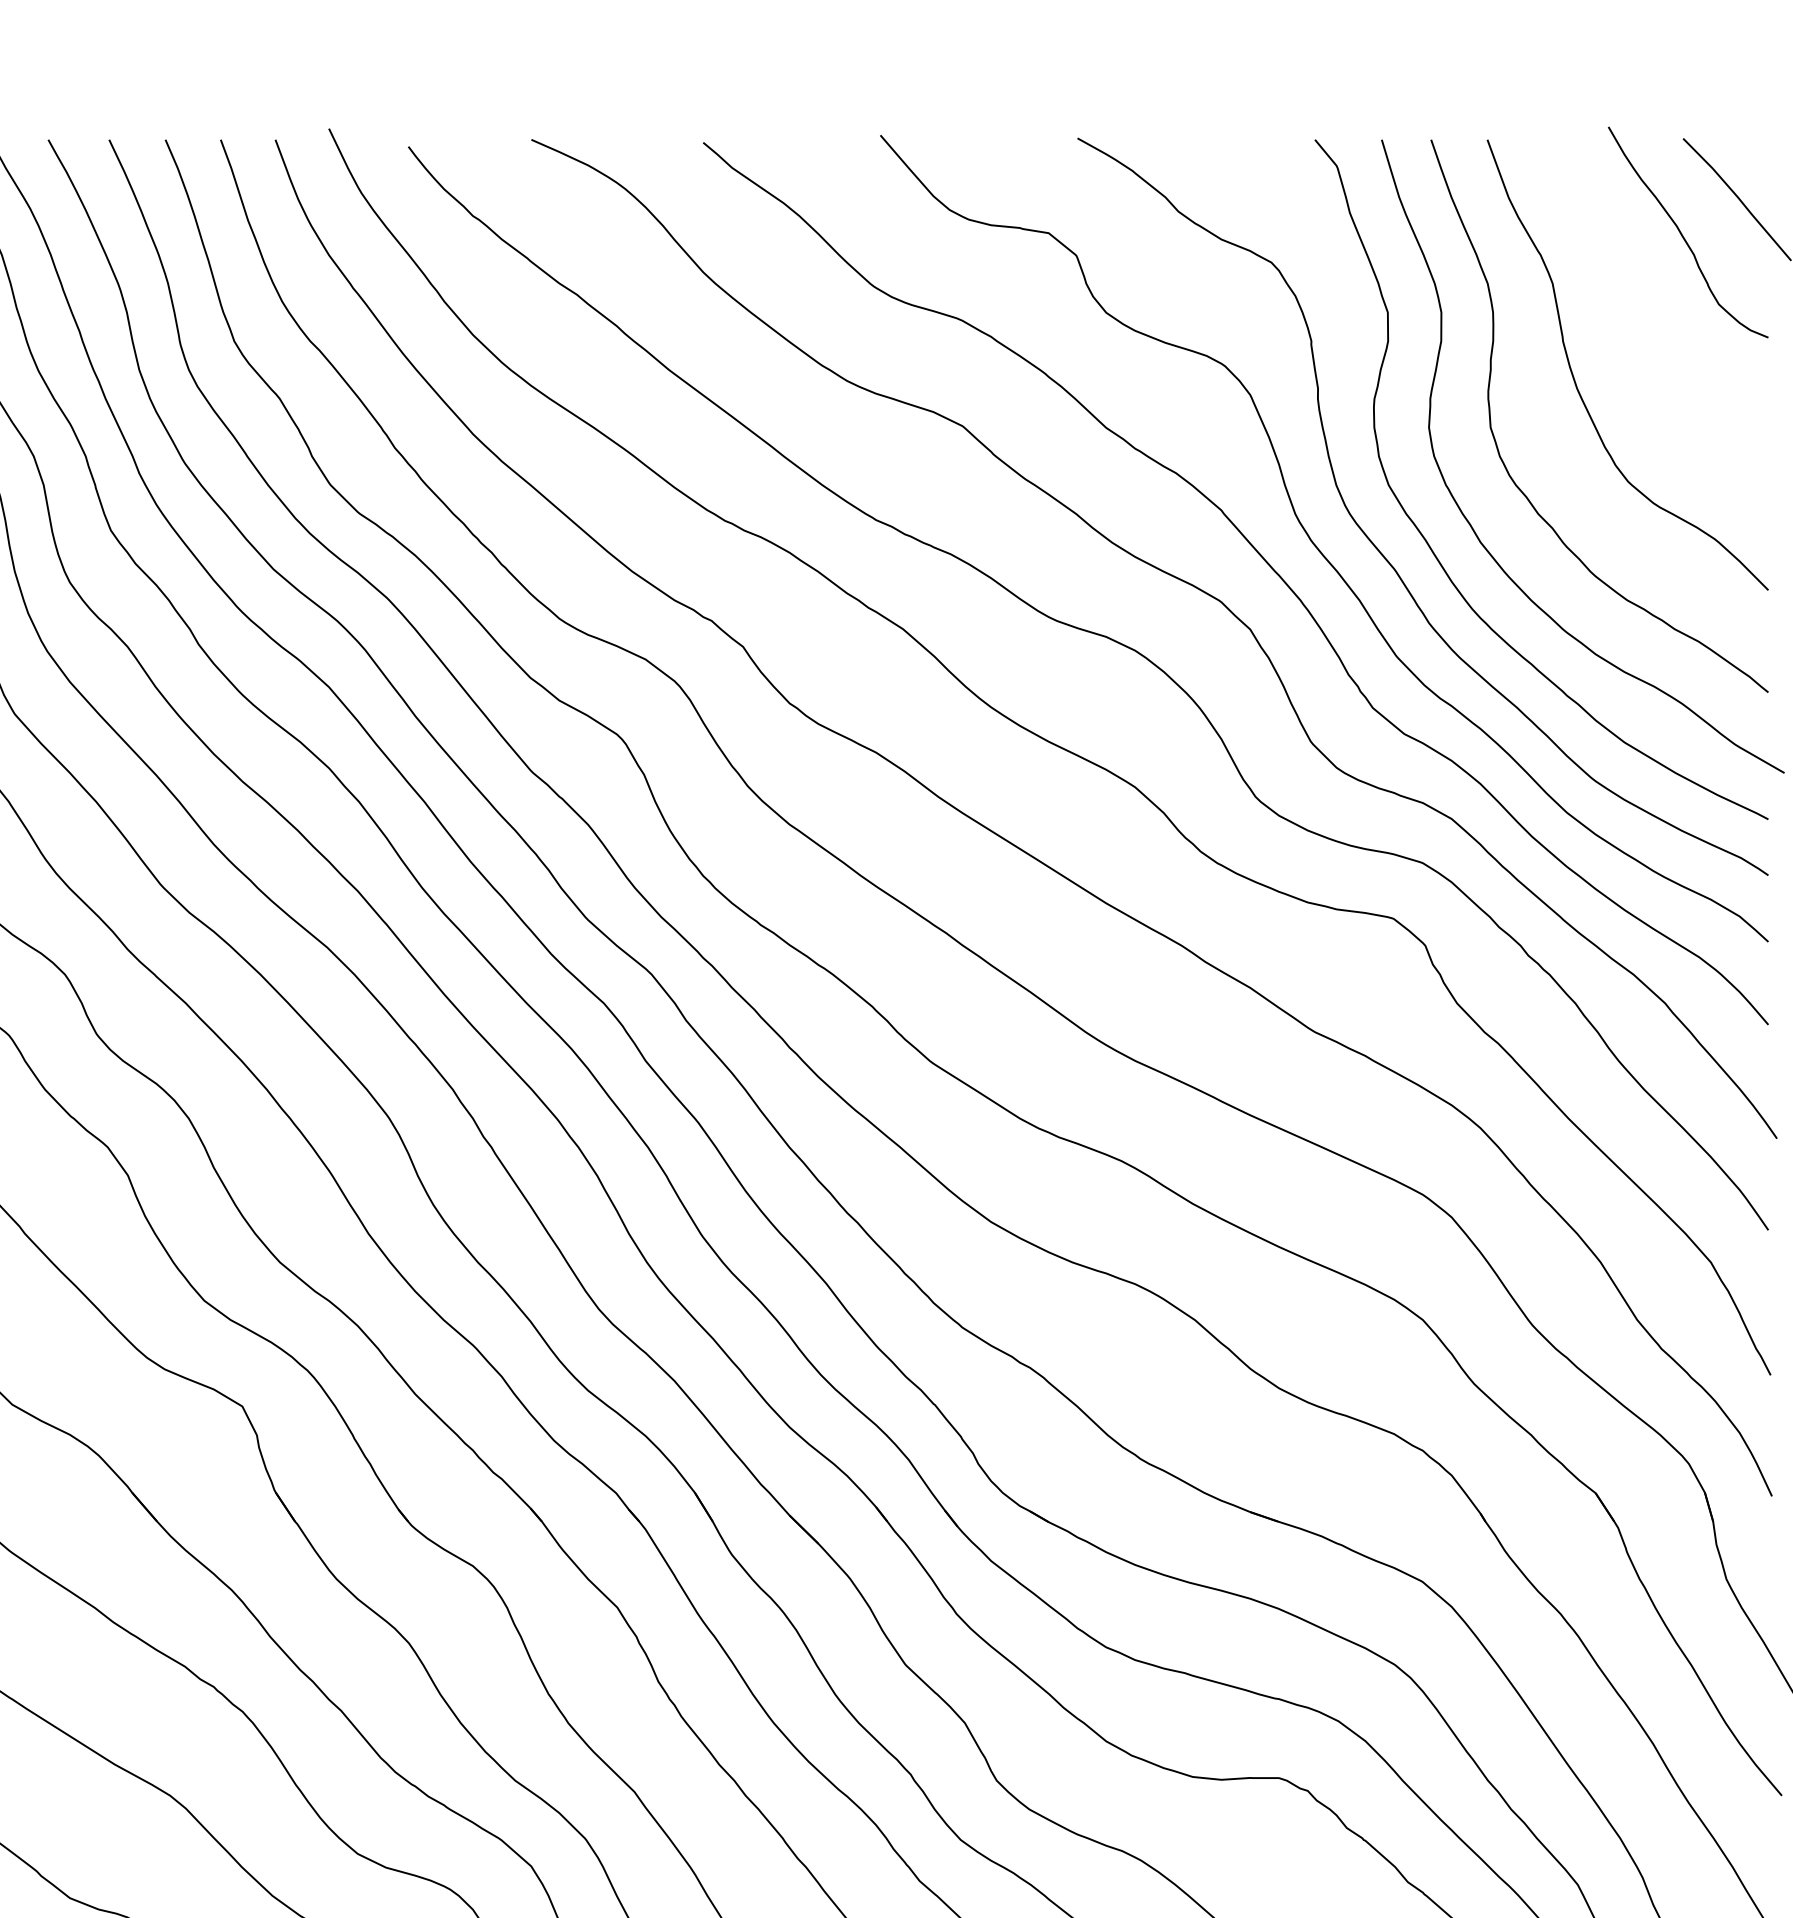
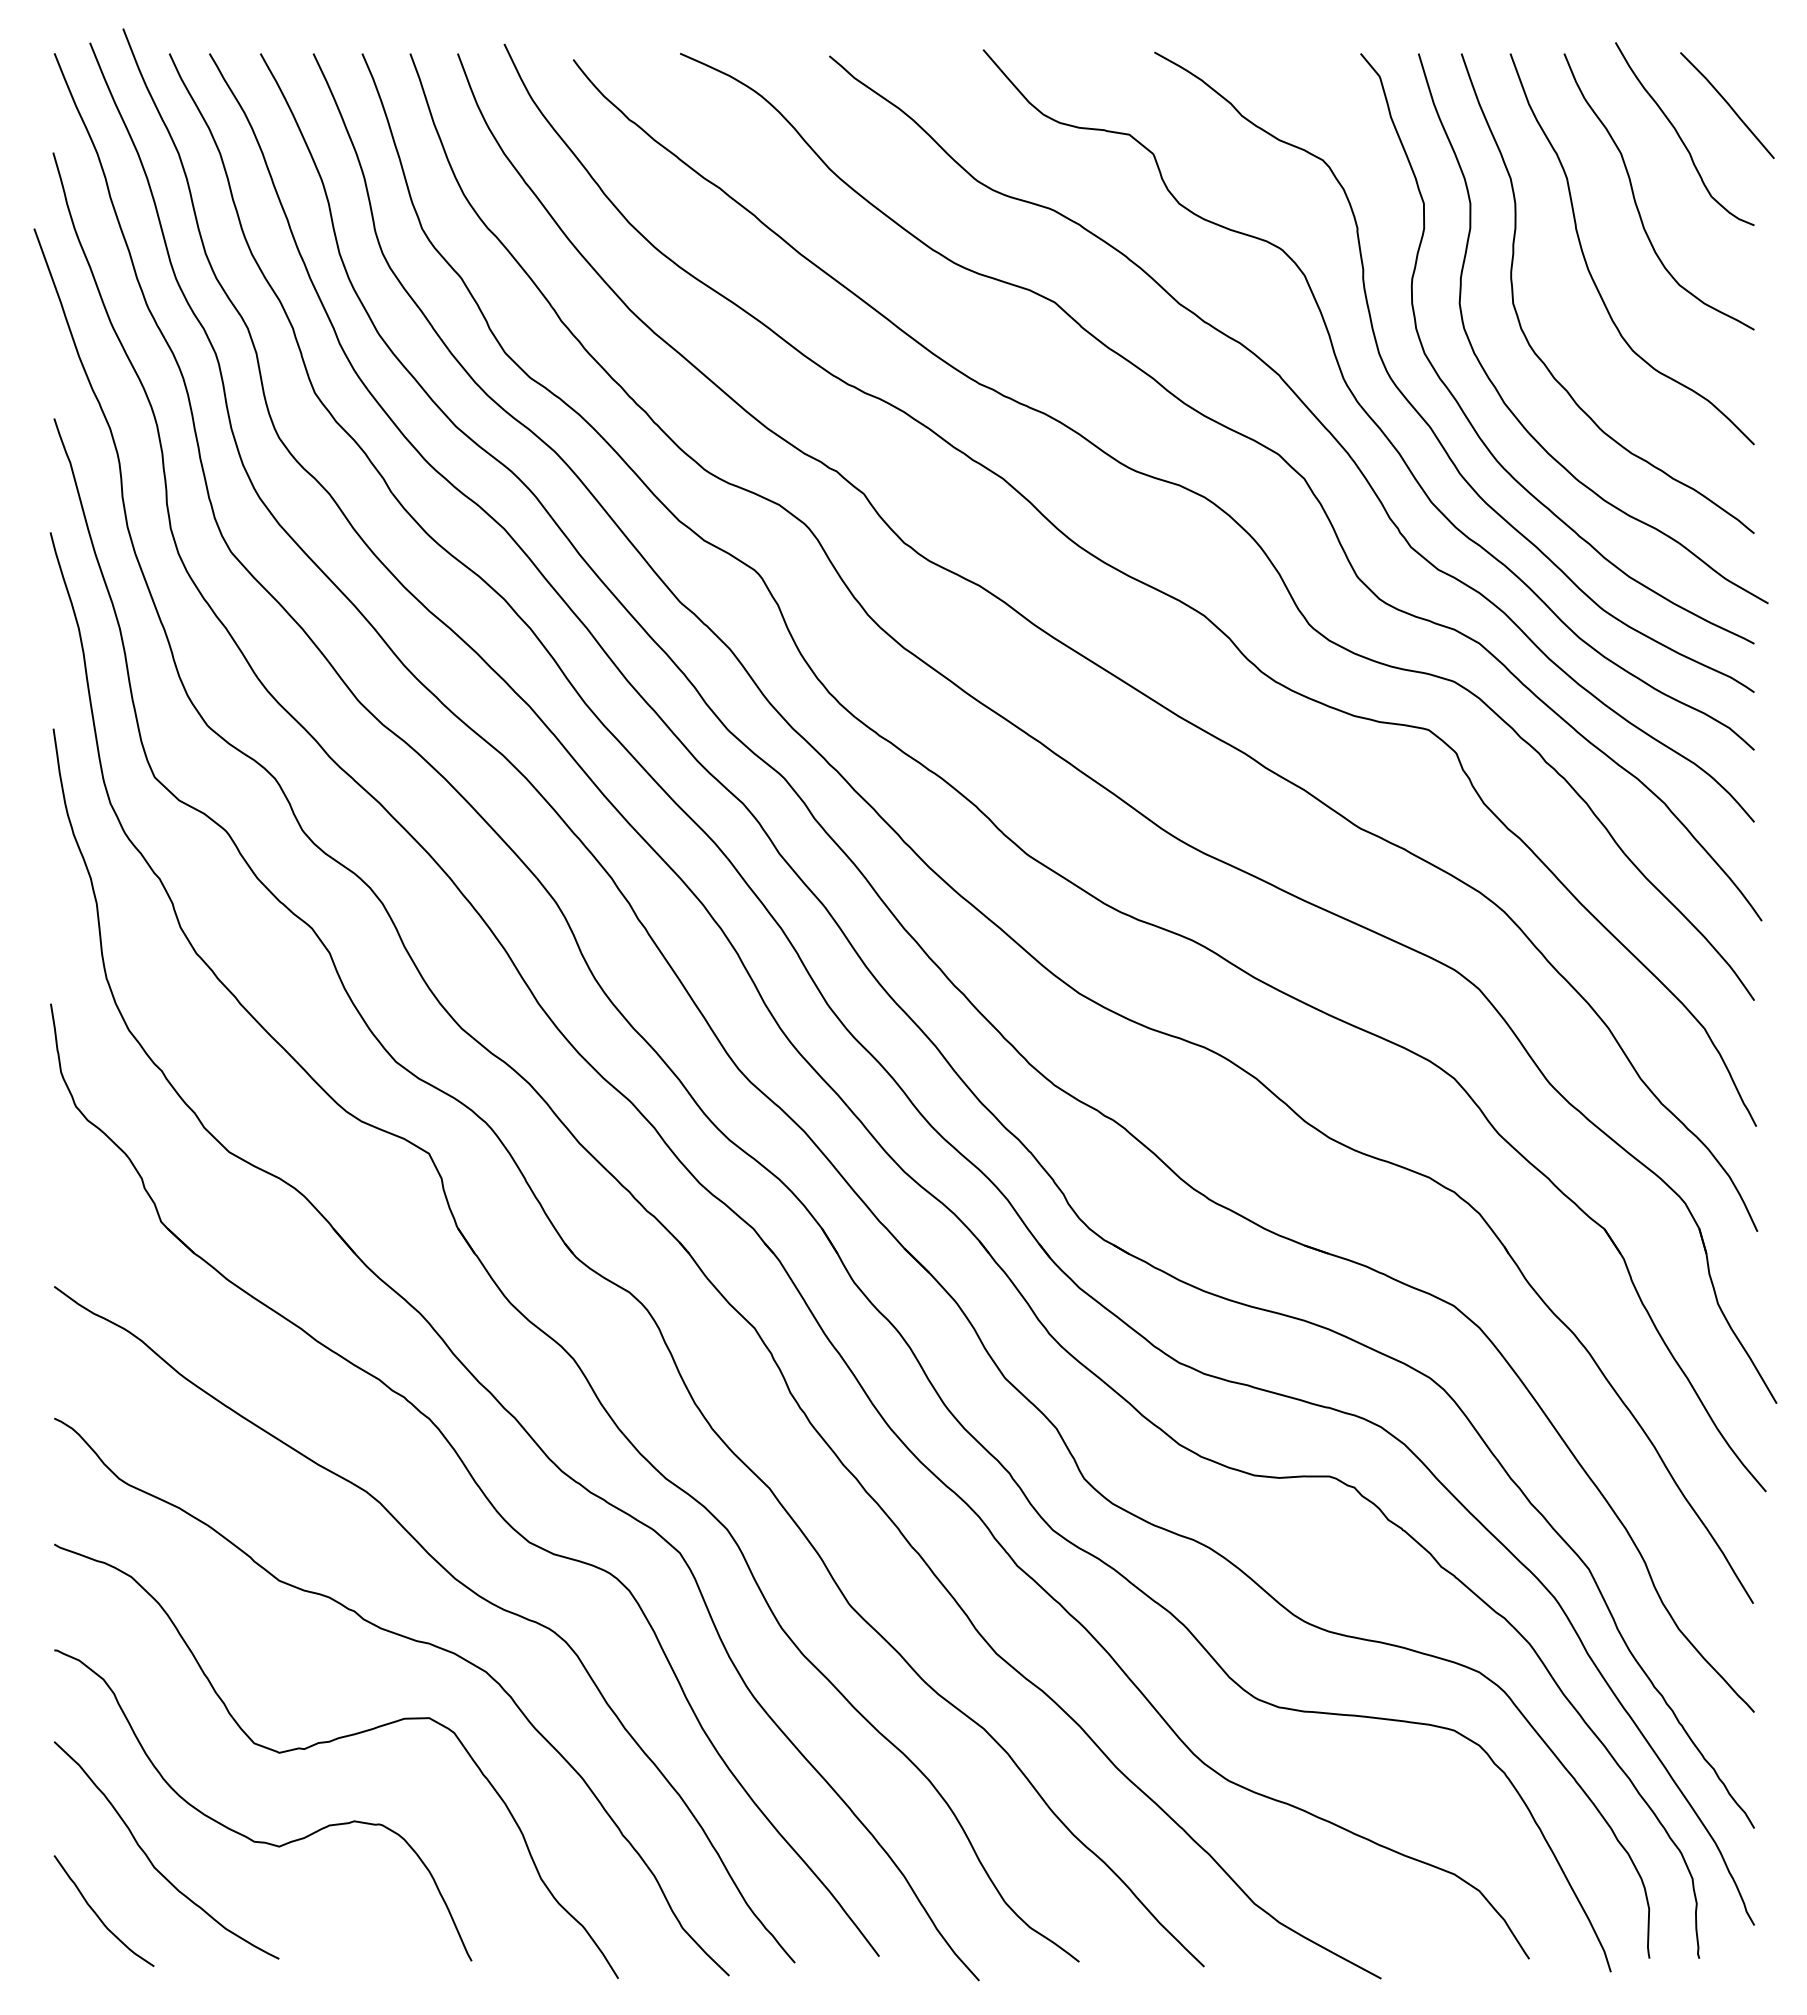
curve: (1631, 306) -> (1635, 198), added

